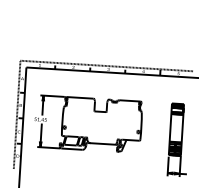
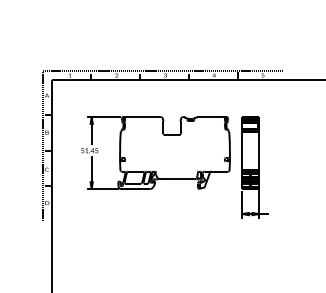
part: (87, 123) -> (155, 152), moved
part: (178, 140) -> (254, 167), moved

